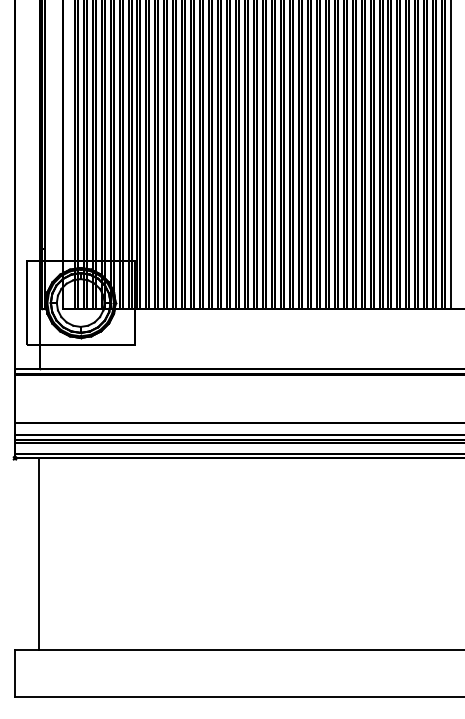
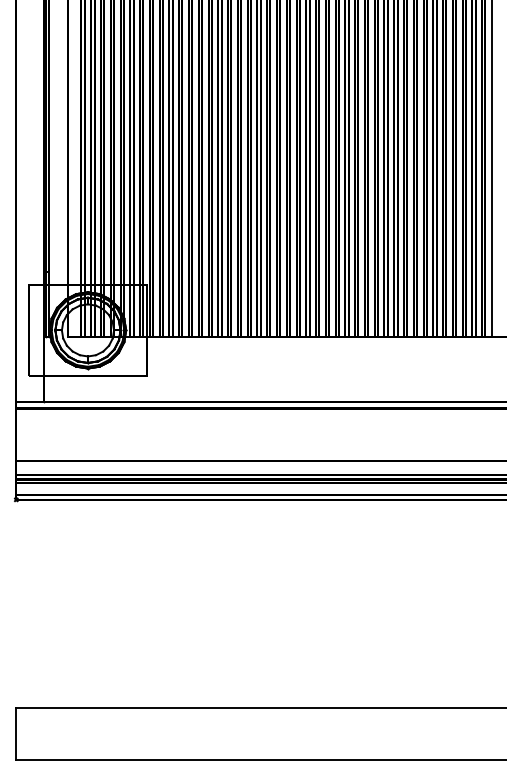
line: (38, 553) -> (41, 603), removed

